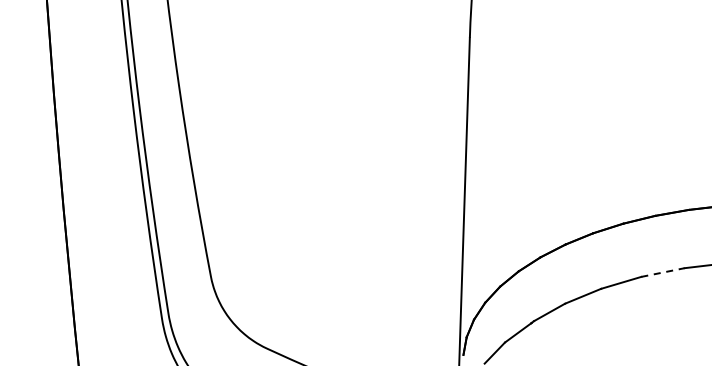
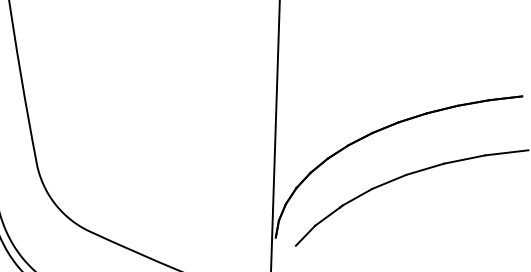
line: (663, 272) -> (465, 159), dashed -> solid

